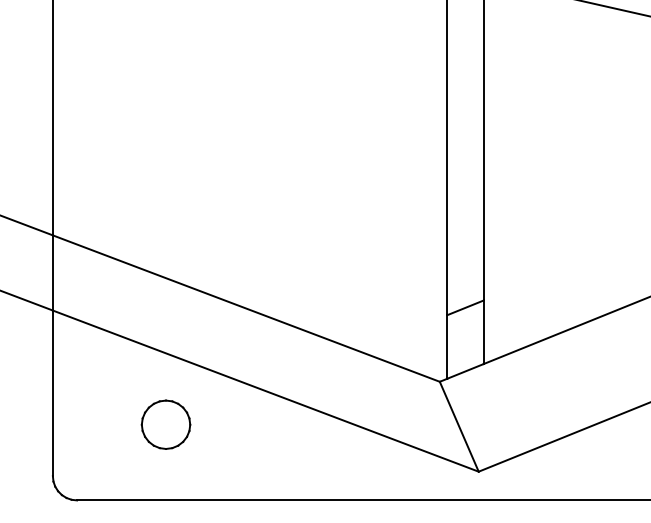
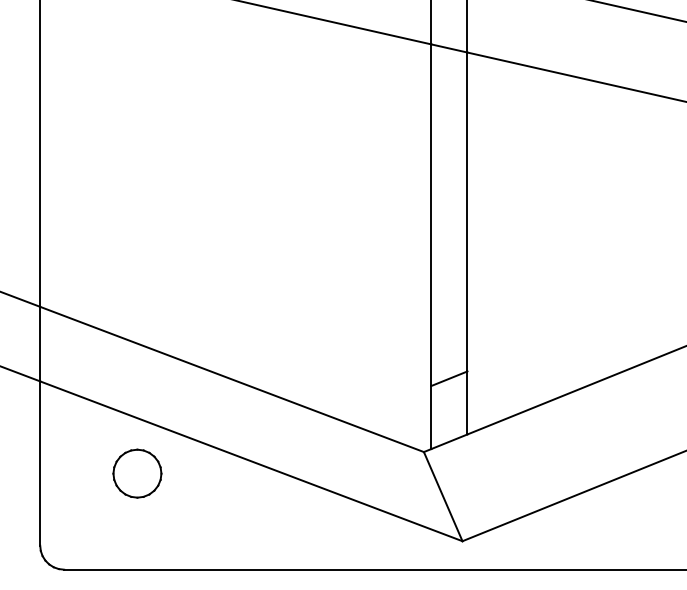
part: (166, 424) -> (137, 473), moved

